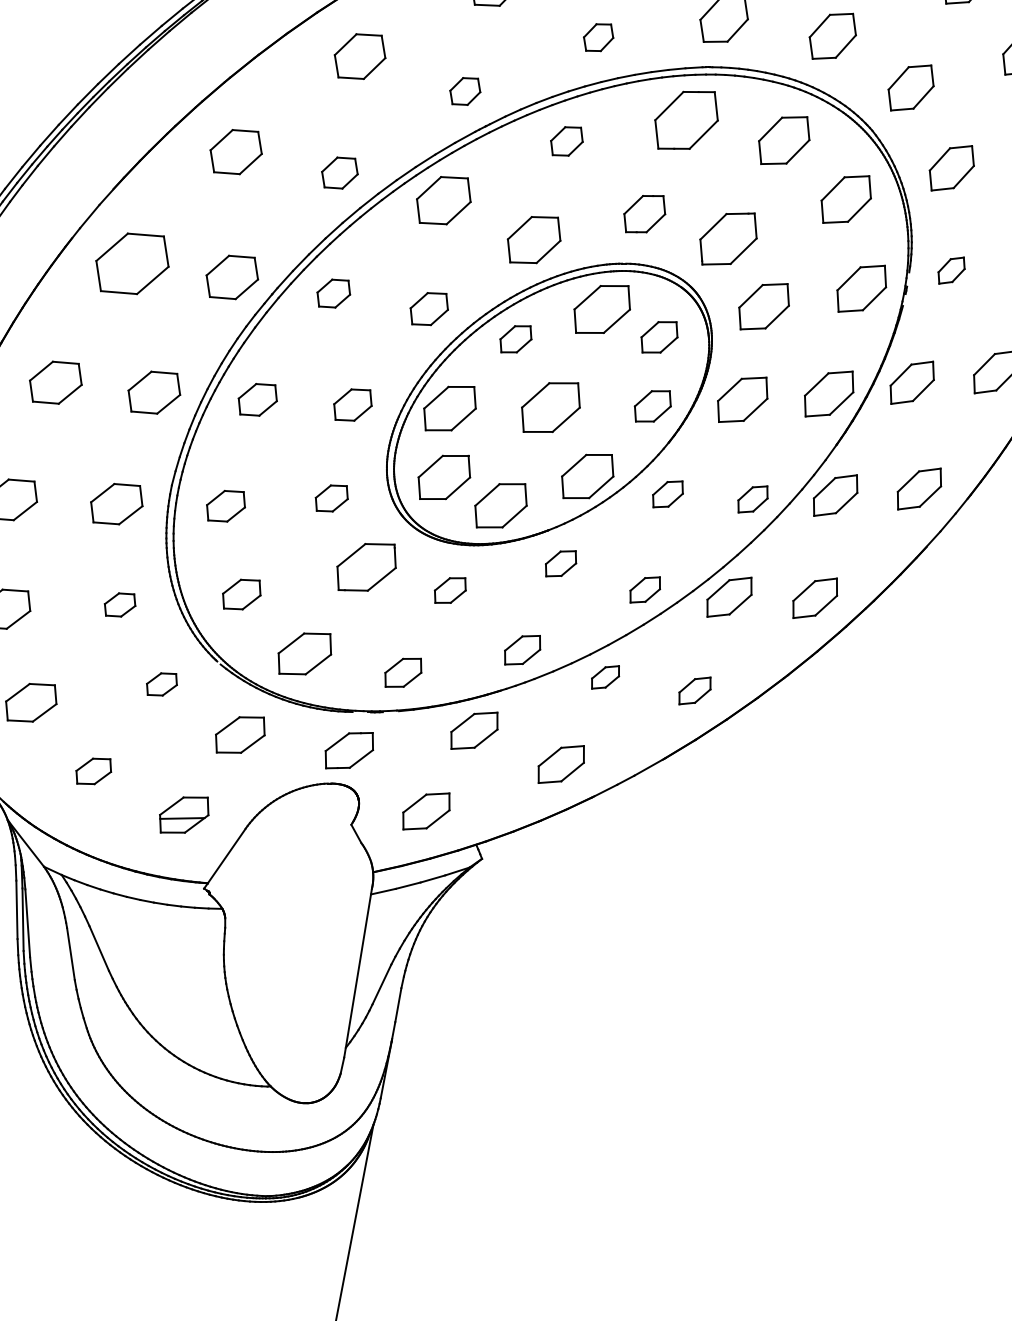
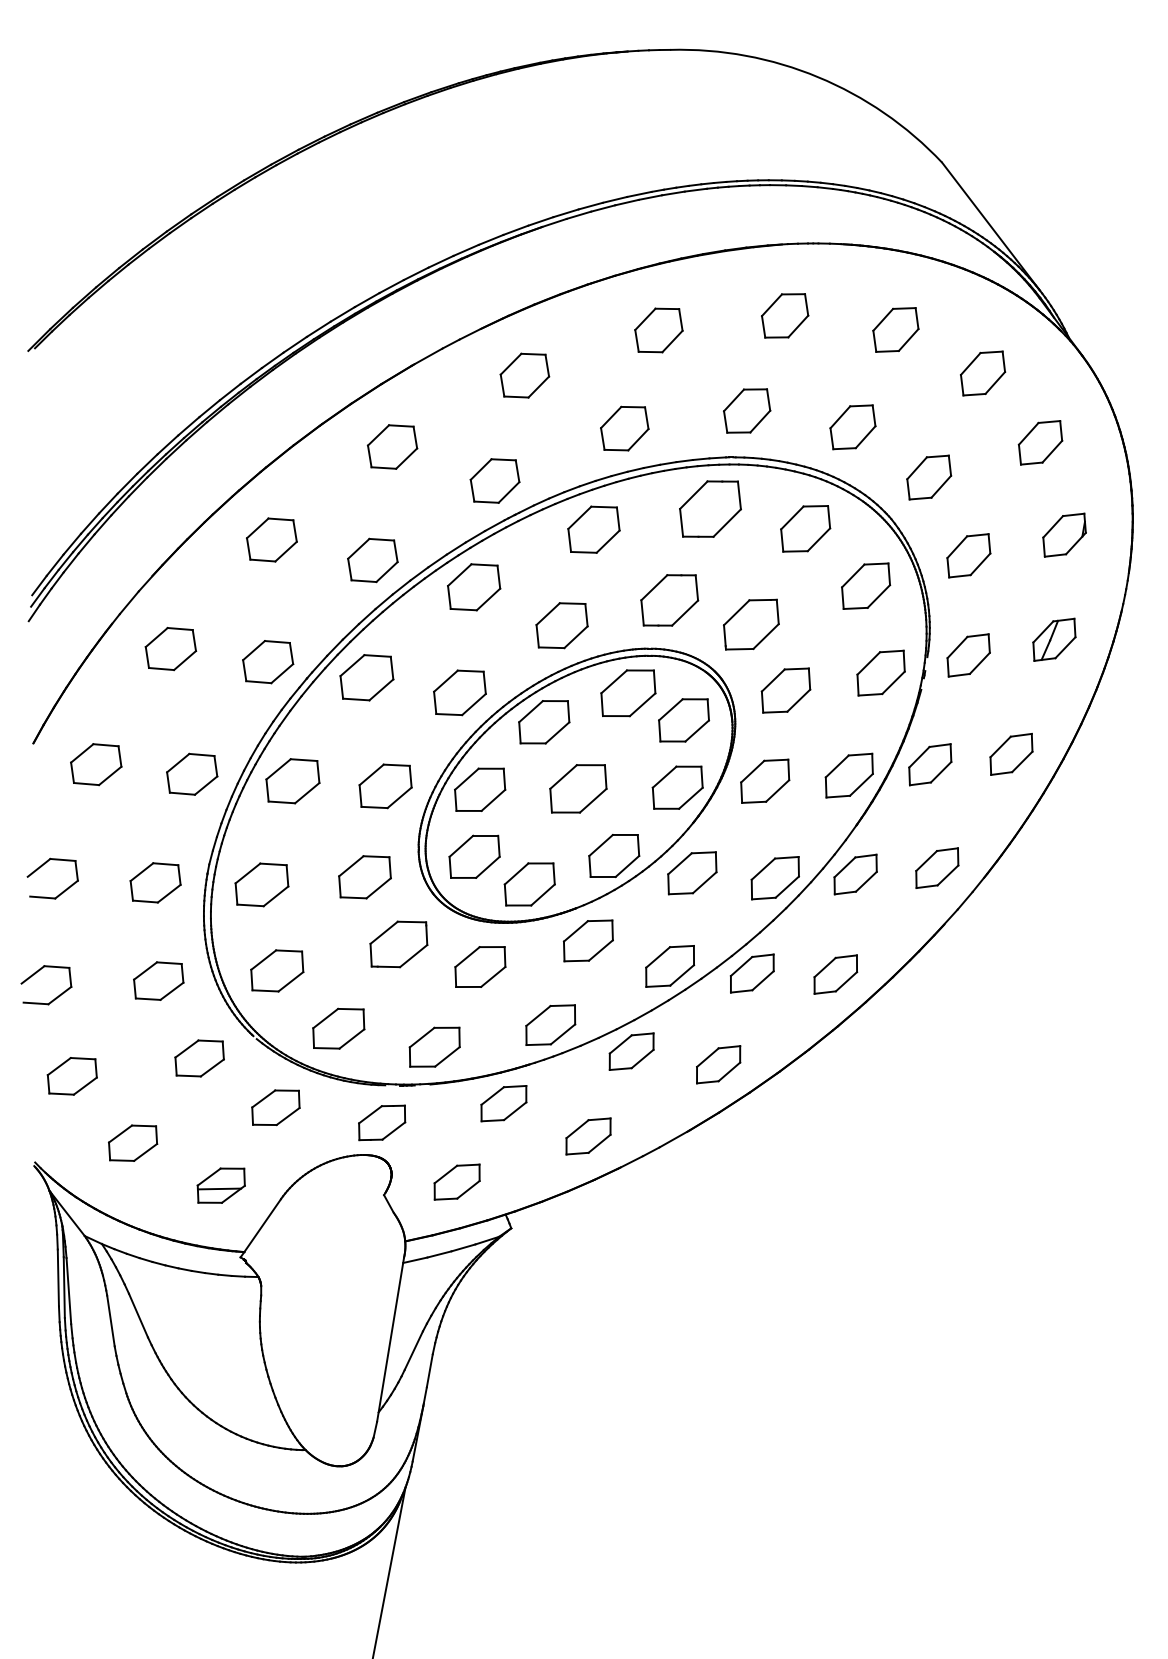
part: (598, 37) -> (624, 428), size x1.67
part: (464, 90) -> (494, 480), size x1.67
part: (566, 141) -> (593, 529), size x1.67
part: (339, 173) -> (372, 560), size x1.43
part: (644, 214) -> (669, 600), size x1.43
part: (132, 264) -> (170, 649), size x0.71
part: (951, 270) -> (968, 655), size x1.67
part: (333, 293) -> (366, 677), size x1.67
part: (428, 308) -> (459, 692), size x1.43
part: (659, 337) -> (684, 720), size x1.43
part: (516, 339) -> (544, 722), size x1.67
part: (257, 400) -> (292, 781), size x1.43
part: (352, 405) -> (385, 786), size x1.43
part: (652, 406) -> (677, 787), size x1.43
part: (668, 494) -> (692, 873), size x1.67
part: (331, 498) -> (364, 877), size x1.67
part: (752, 499) -> (774, 878), size x1.67
part: (225, 505) -> (261, 884), size x1.43
part: (560, 563) -> (587, 940), size x1.67
part: (450, 590) -> (480, 966), size x1.67
part: (645, 590) -> (670, 966), size x1.67
part: (241, 594) -> (277, 970), size x1.43
part: (119, 604) -> (158, 980), size x1.67
part: (522, 649) -> (550, 1024), size x1.43
part: (403, 672) -> (434, 1046), size x1.43
part: (605, 677) -> (631, 1051), size x1.67
part: (161, 684) -> (199, 1058), size x1.67
part: (694, 690) -> (718, 1064), size x1.43
part: (94, 770) -> (133, 1142), size x1.43

